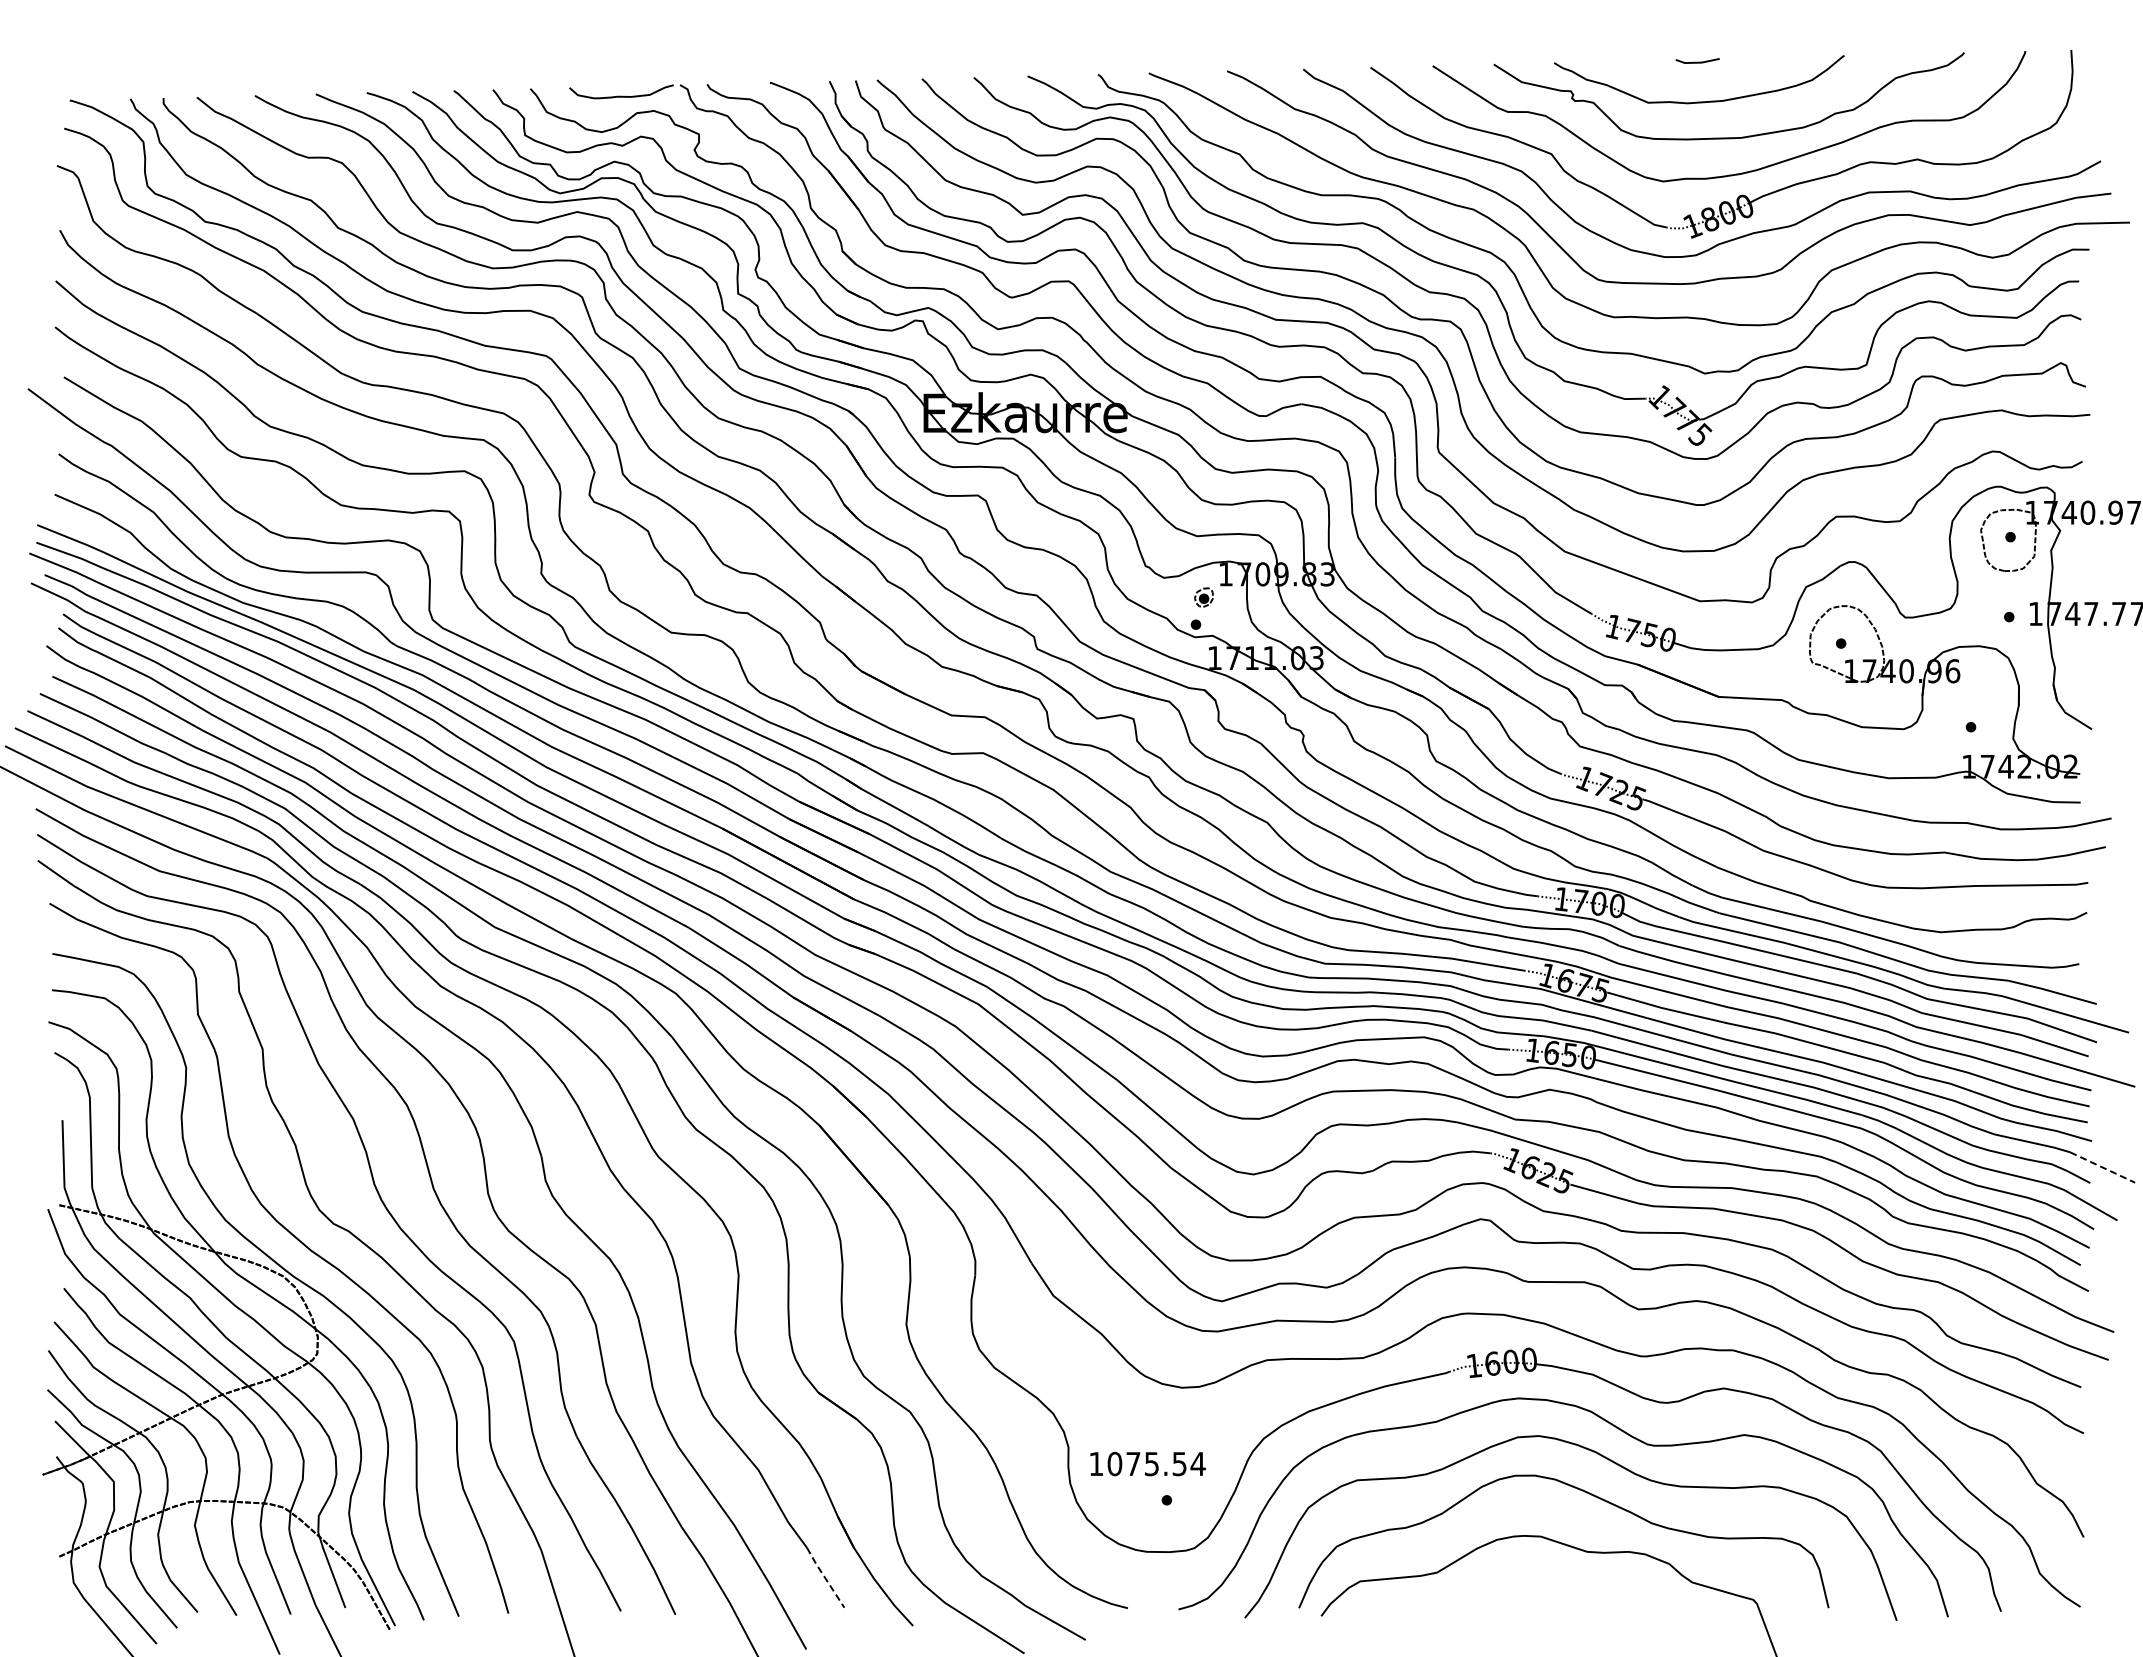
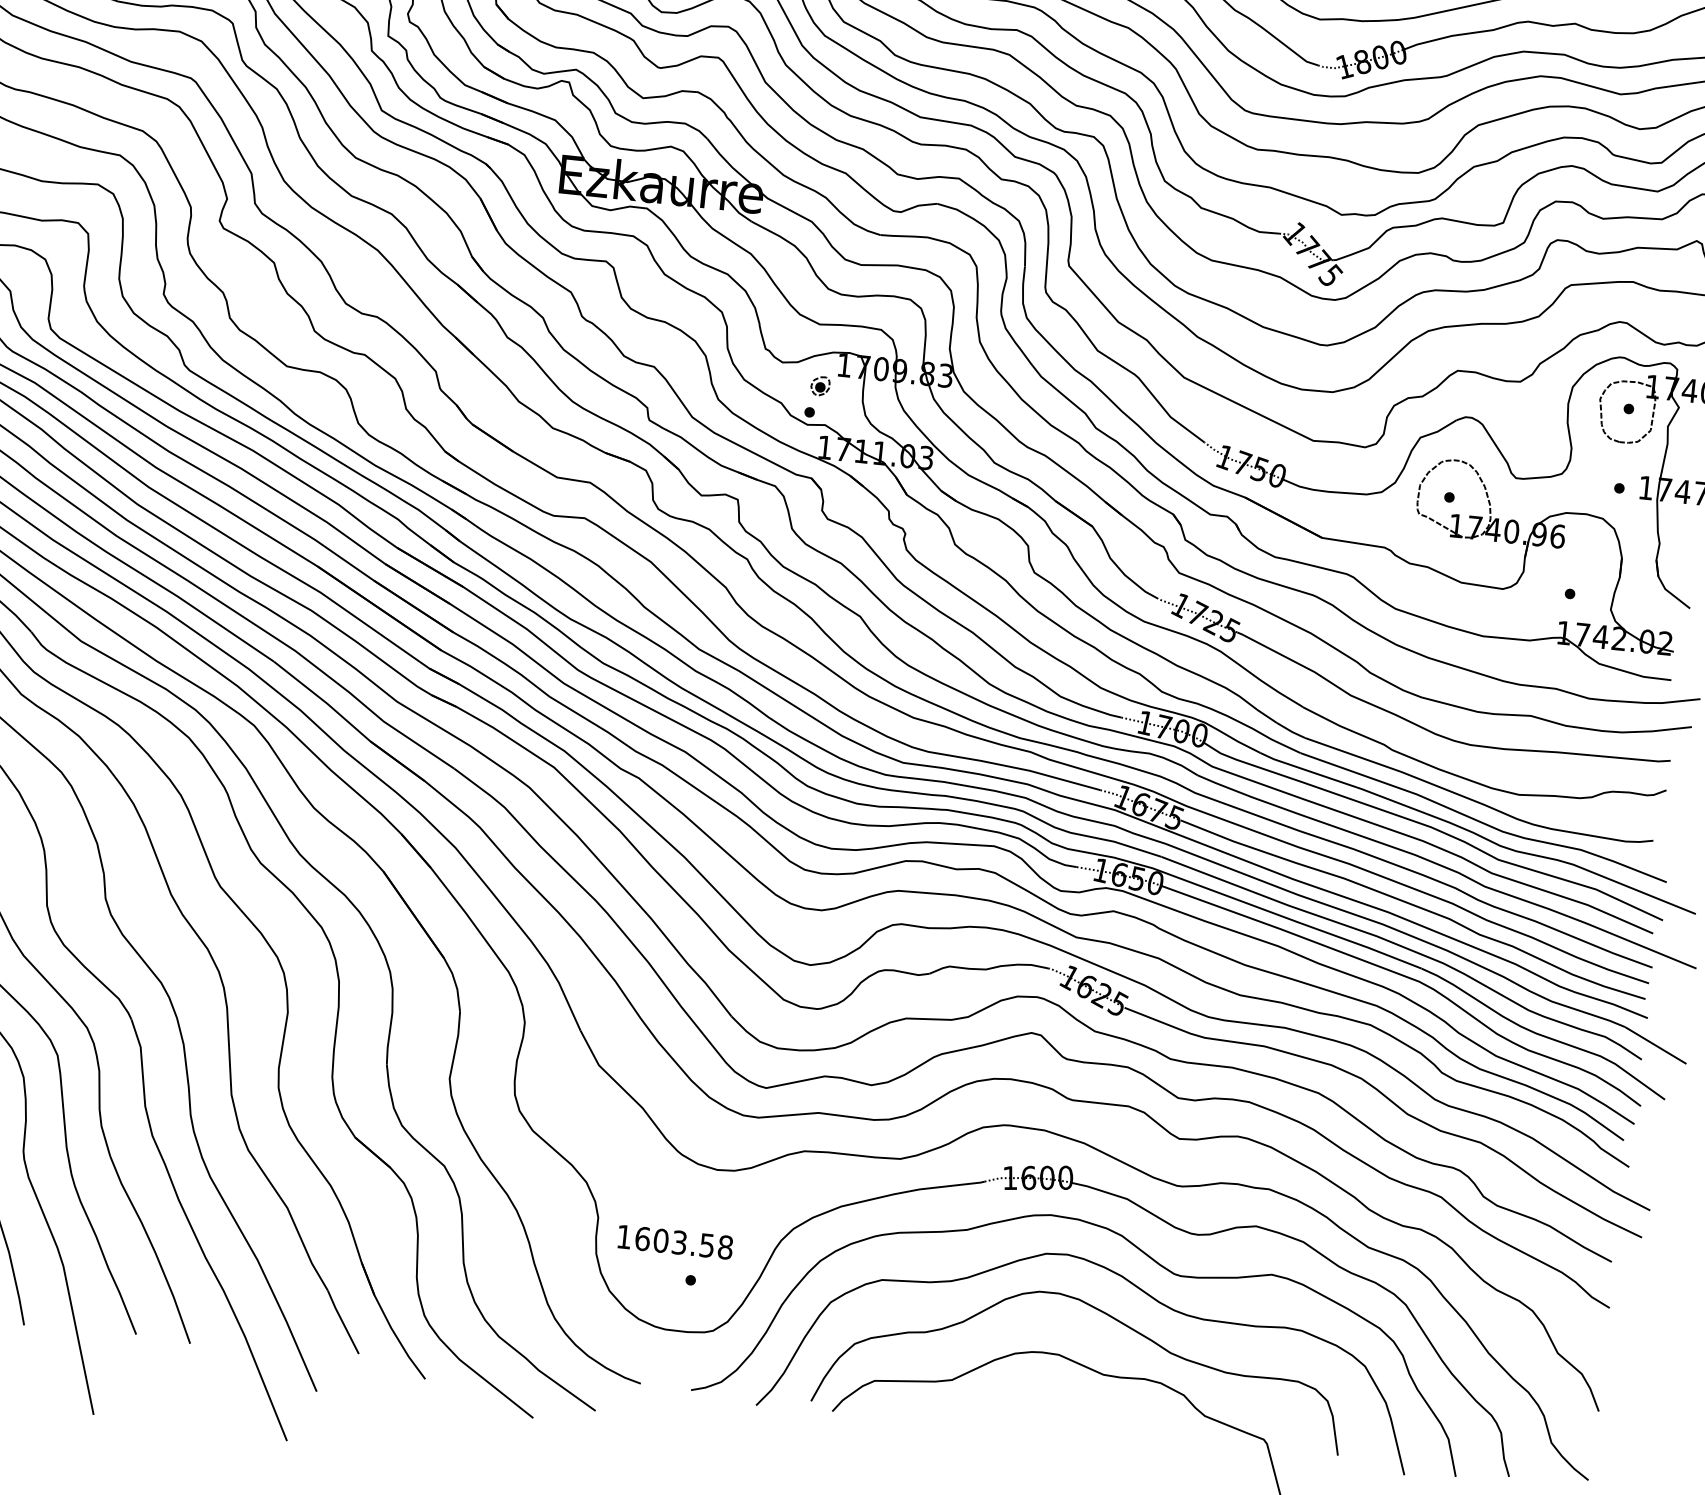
line: (2102, 1167) -> (1655, 1045), dashed -> solid
text: (1156, 1463) -> (684, 1242), 1075.54 -> 1603.58
line: (825, 1577) -> (343, 1322), dashed -> solid

